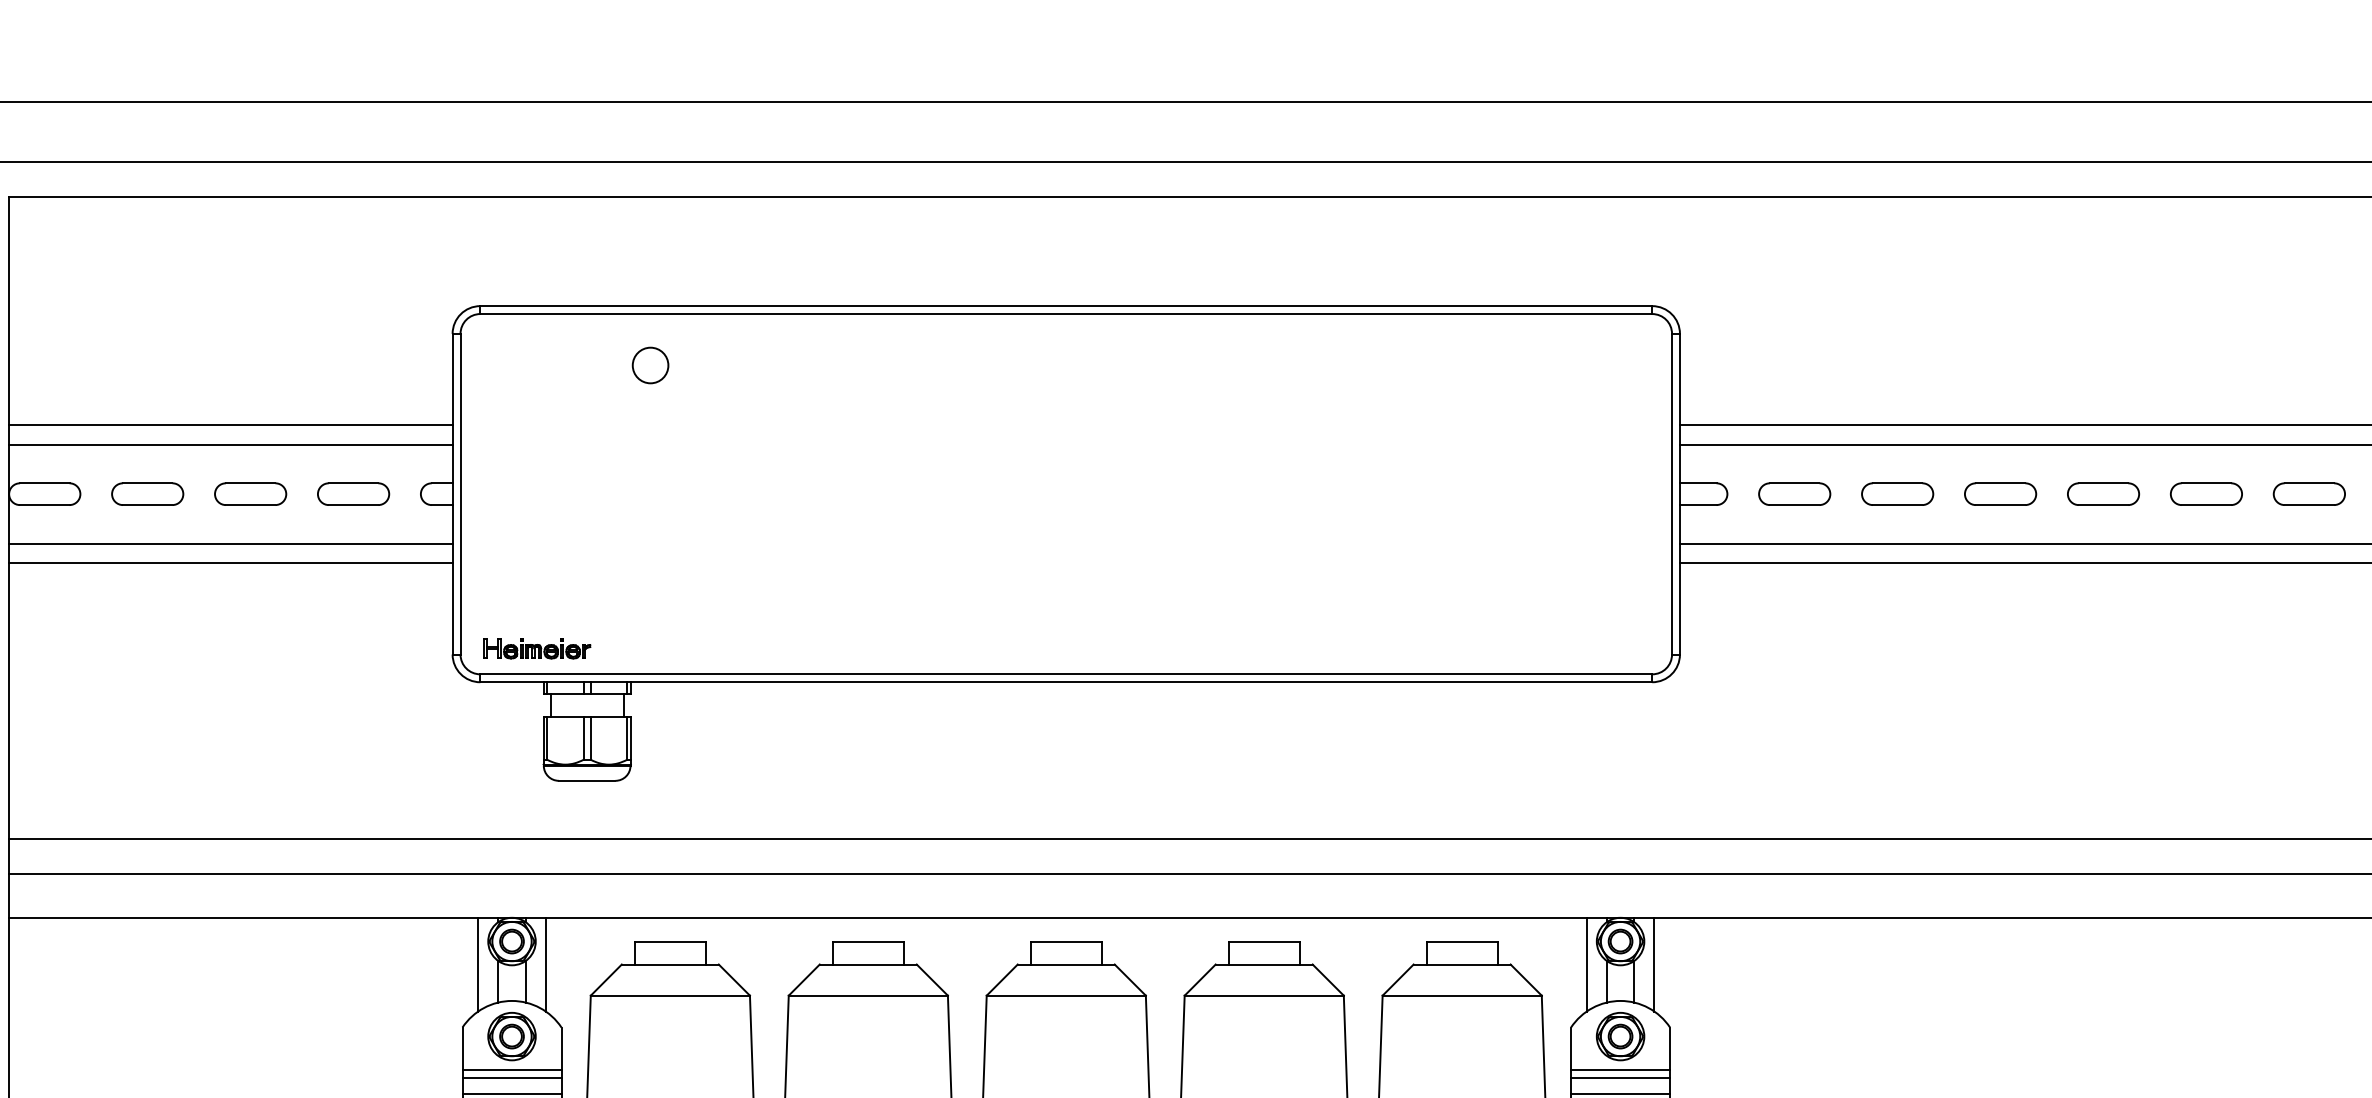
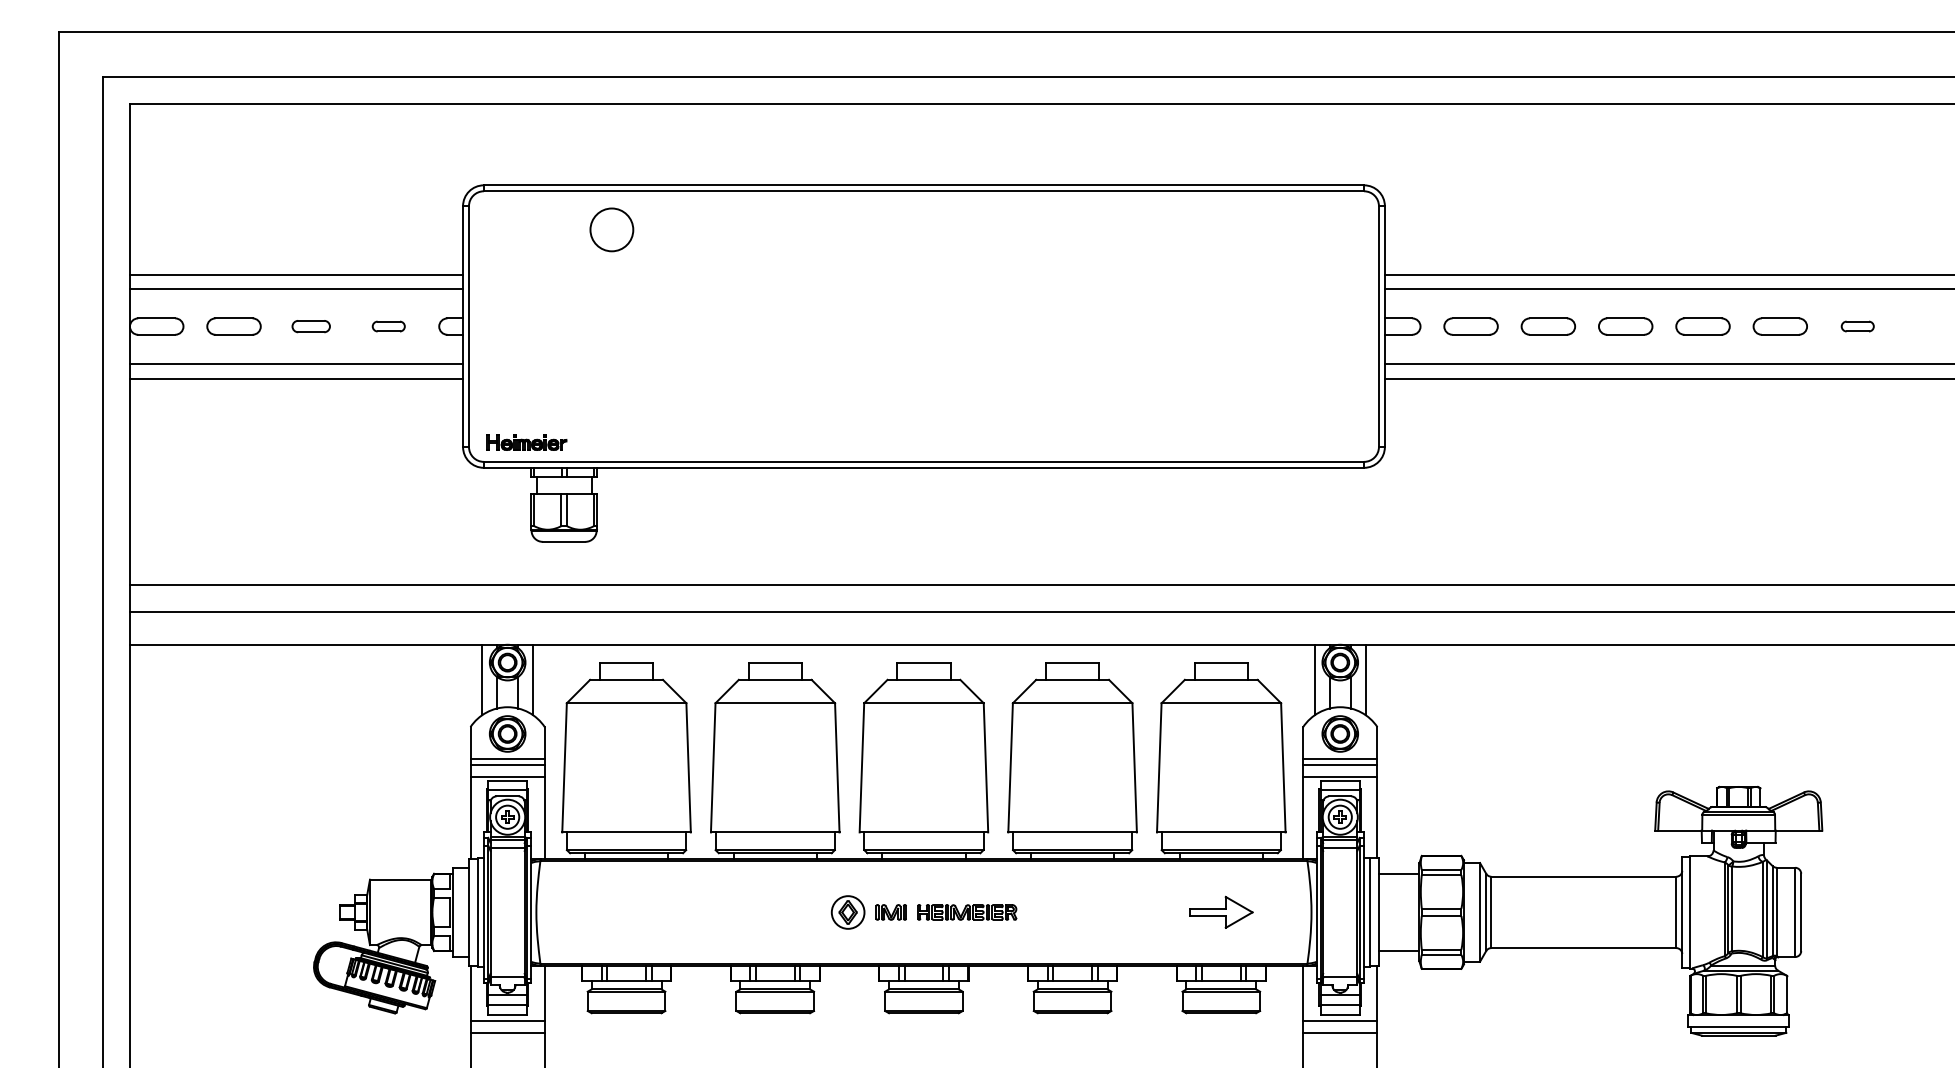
circle: (650, 364) -> (611, 229), size x1.6
part: (249, 494) -> (310, 326), size x0.7
part: (353, 494) -> (388, 326), size x0.6
part: (2309, 494) -> (1857, 326), size x0.6

